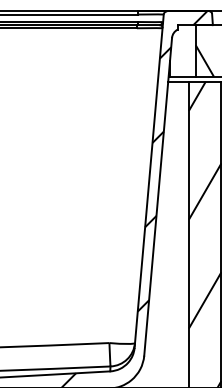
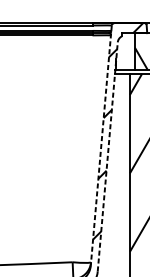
line: (149, 181) -> (101, 145), solid -> dashed
line: (158, 196) -> (108, 156), solid -> dashed

